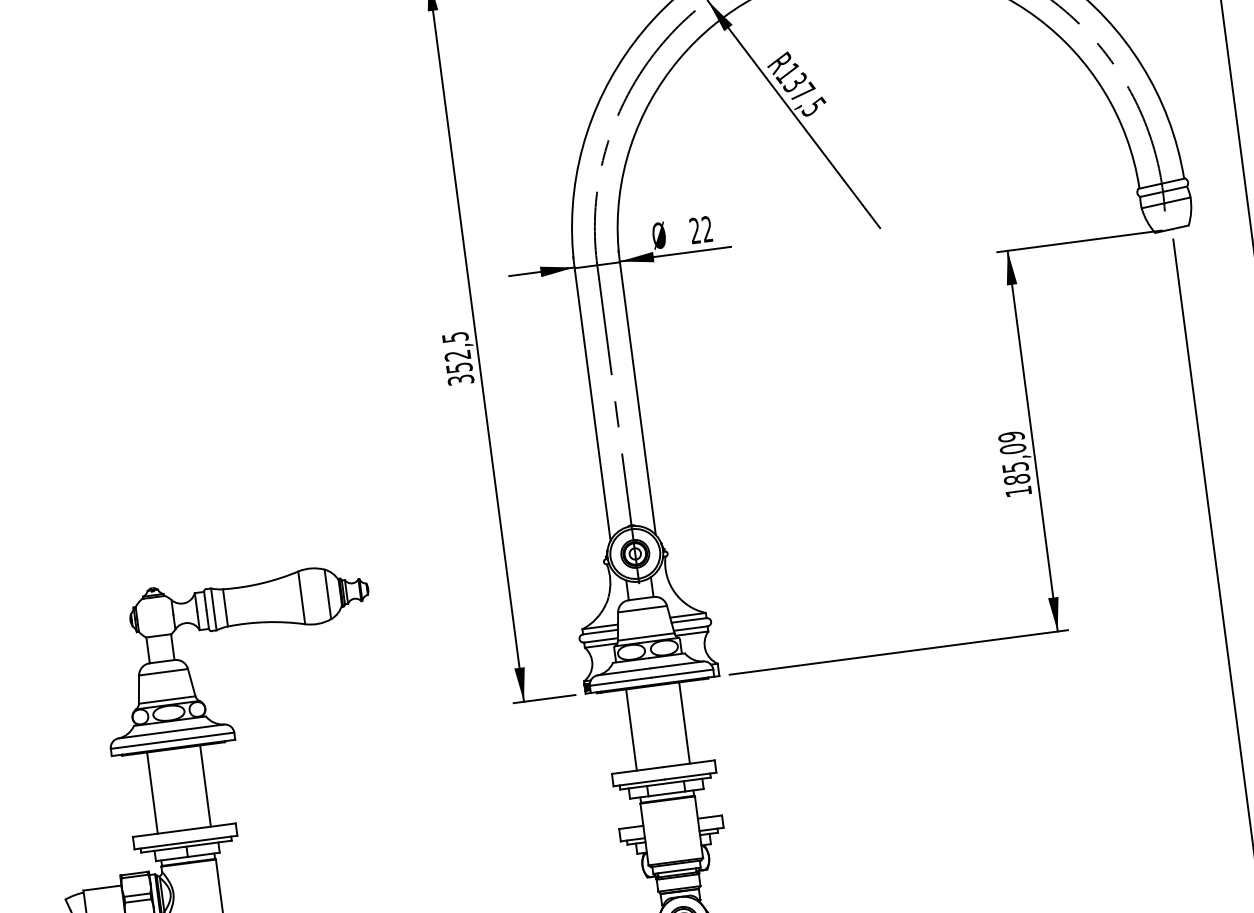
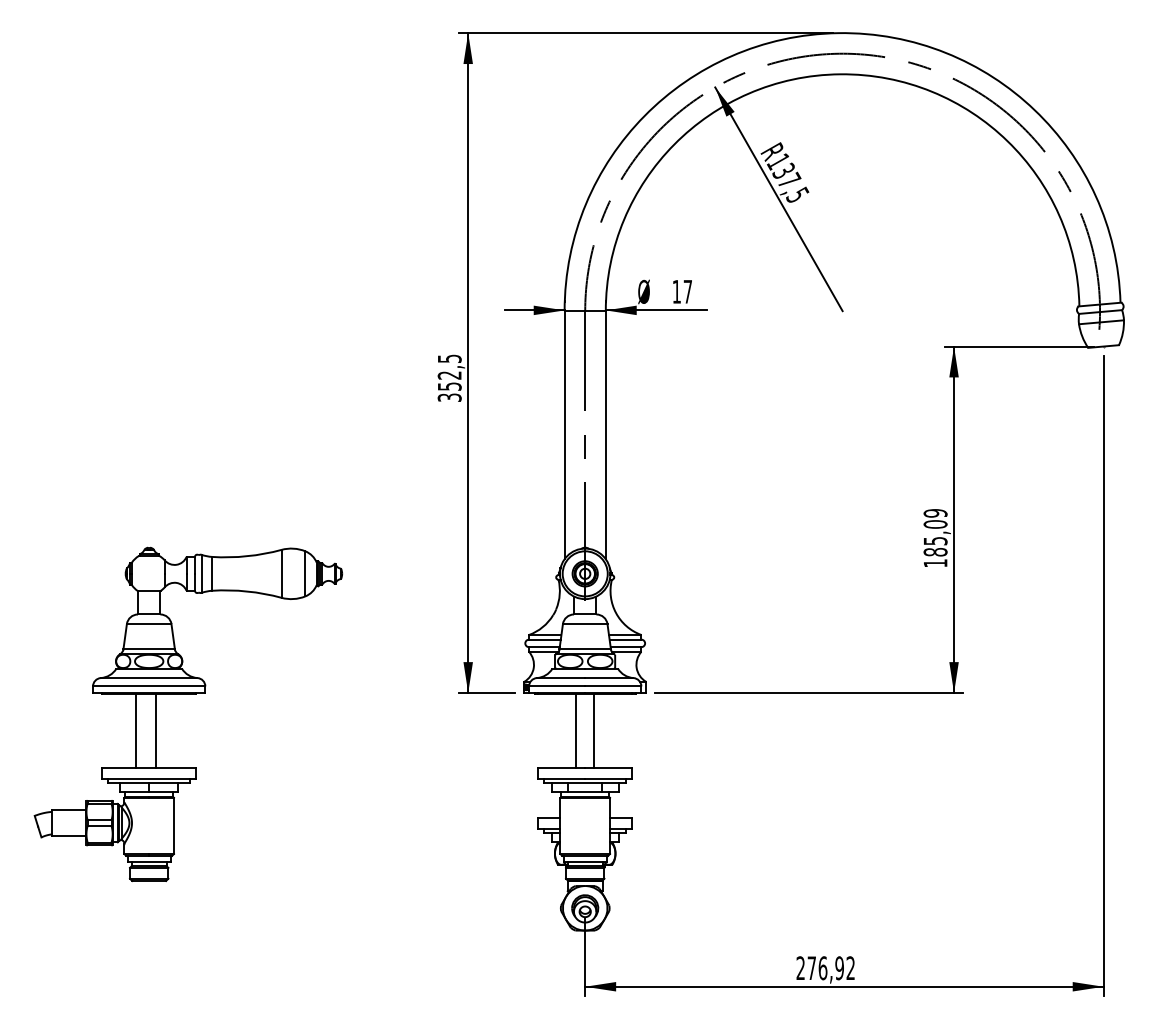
text: (700, 229) -> (681, 291), 22 -> 17
line: (684, 722) -> (576, 730), moved
line: (631, 729) -> (594, 730), moved
line: (205, 785) -> (136, 730), moved
line: (152, 792) -> (156, 730), moved

